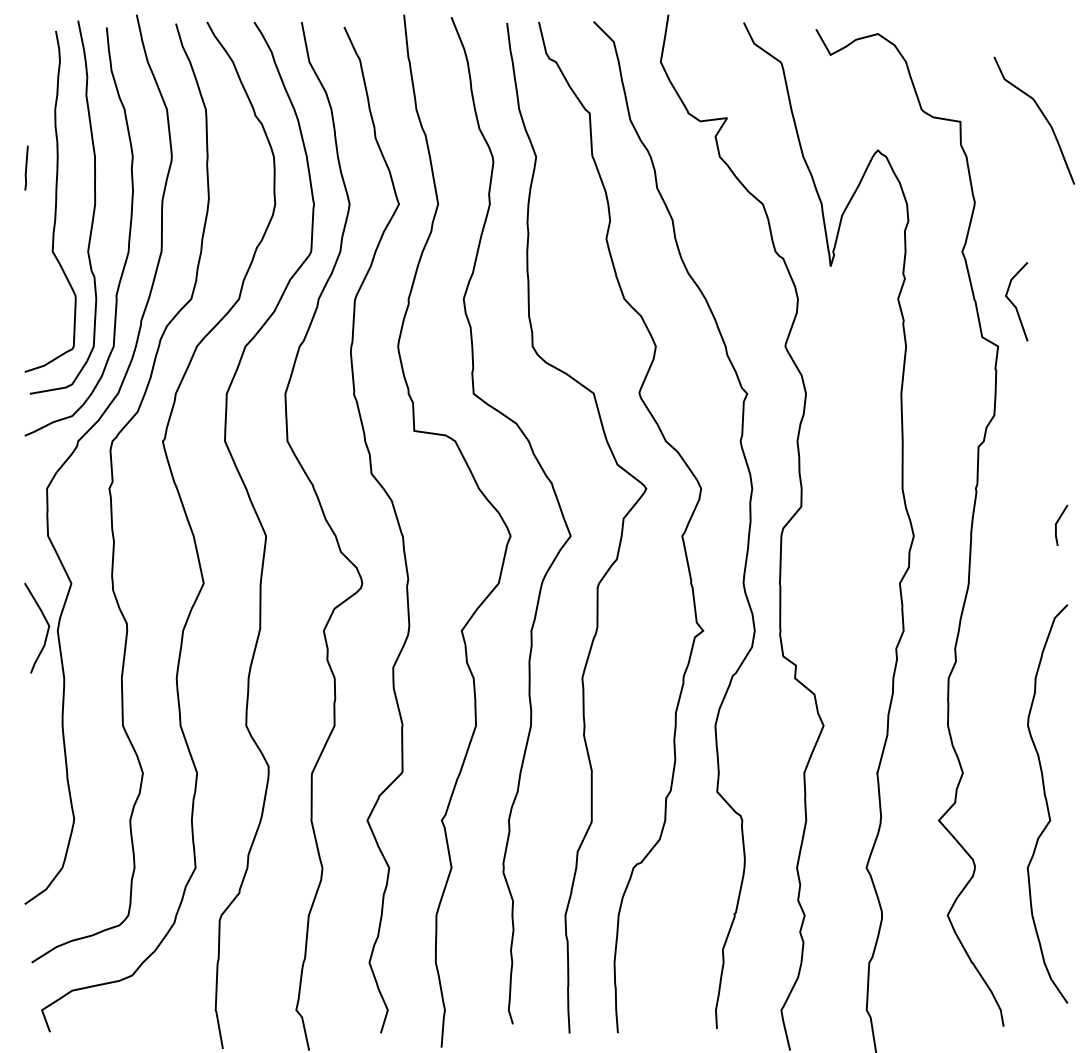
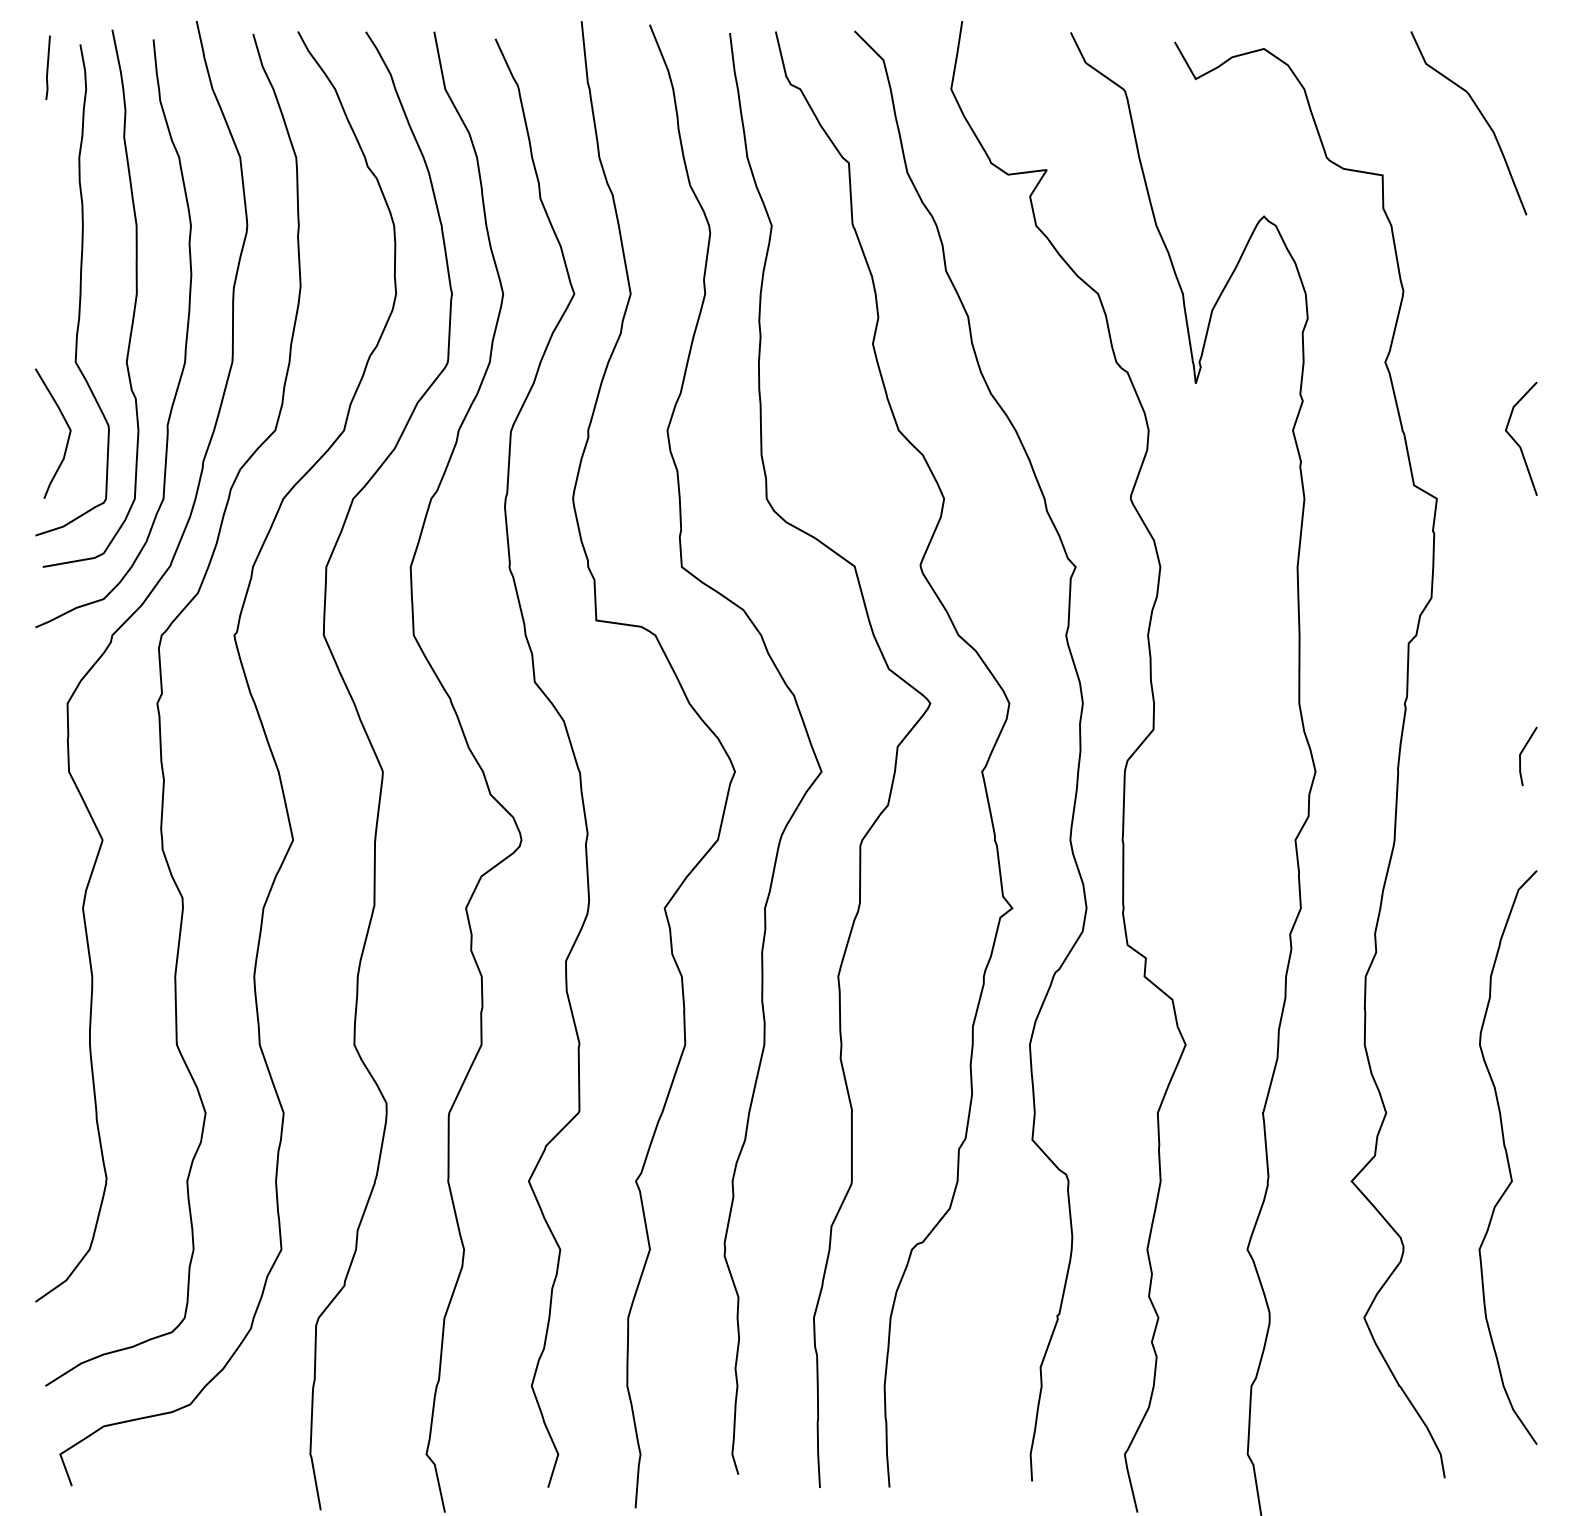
curve: (1042, 115) -> (1480, 115), moved
line: (26, 167) -> (48, 66), moved
line: (1013, 303) -> (1516, 441), moved
curve: (46, 623) -> (66, 426), moved

